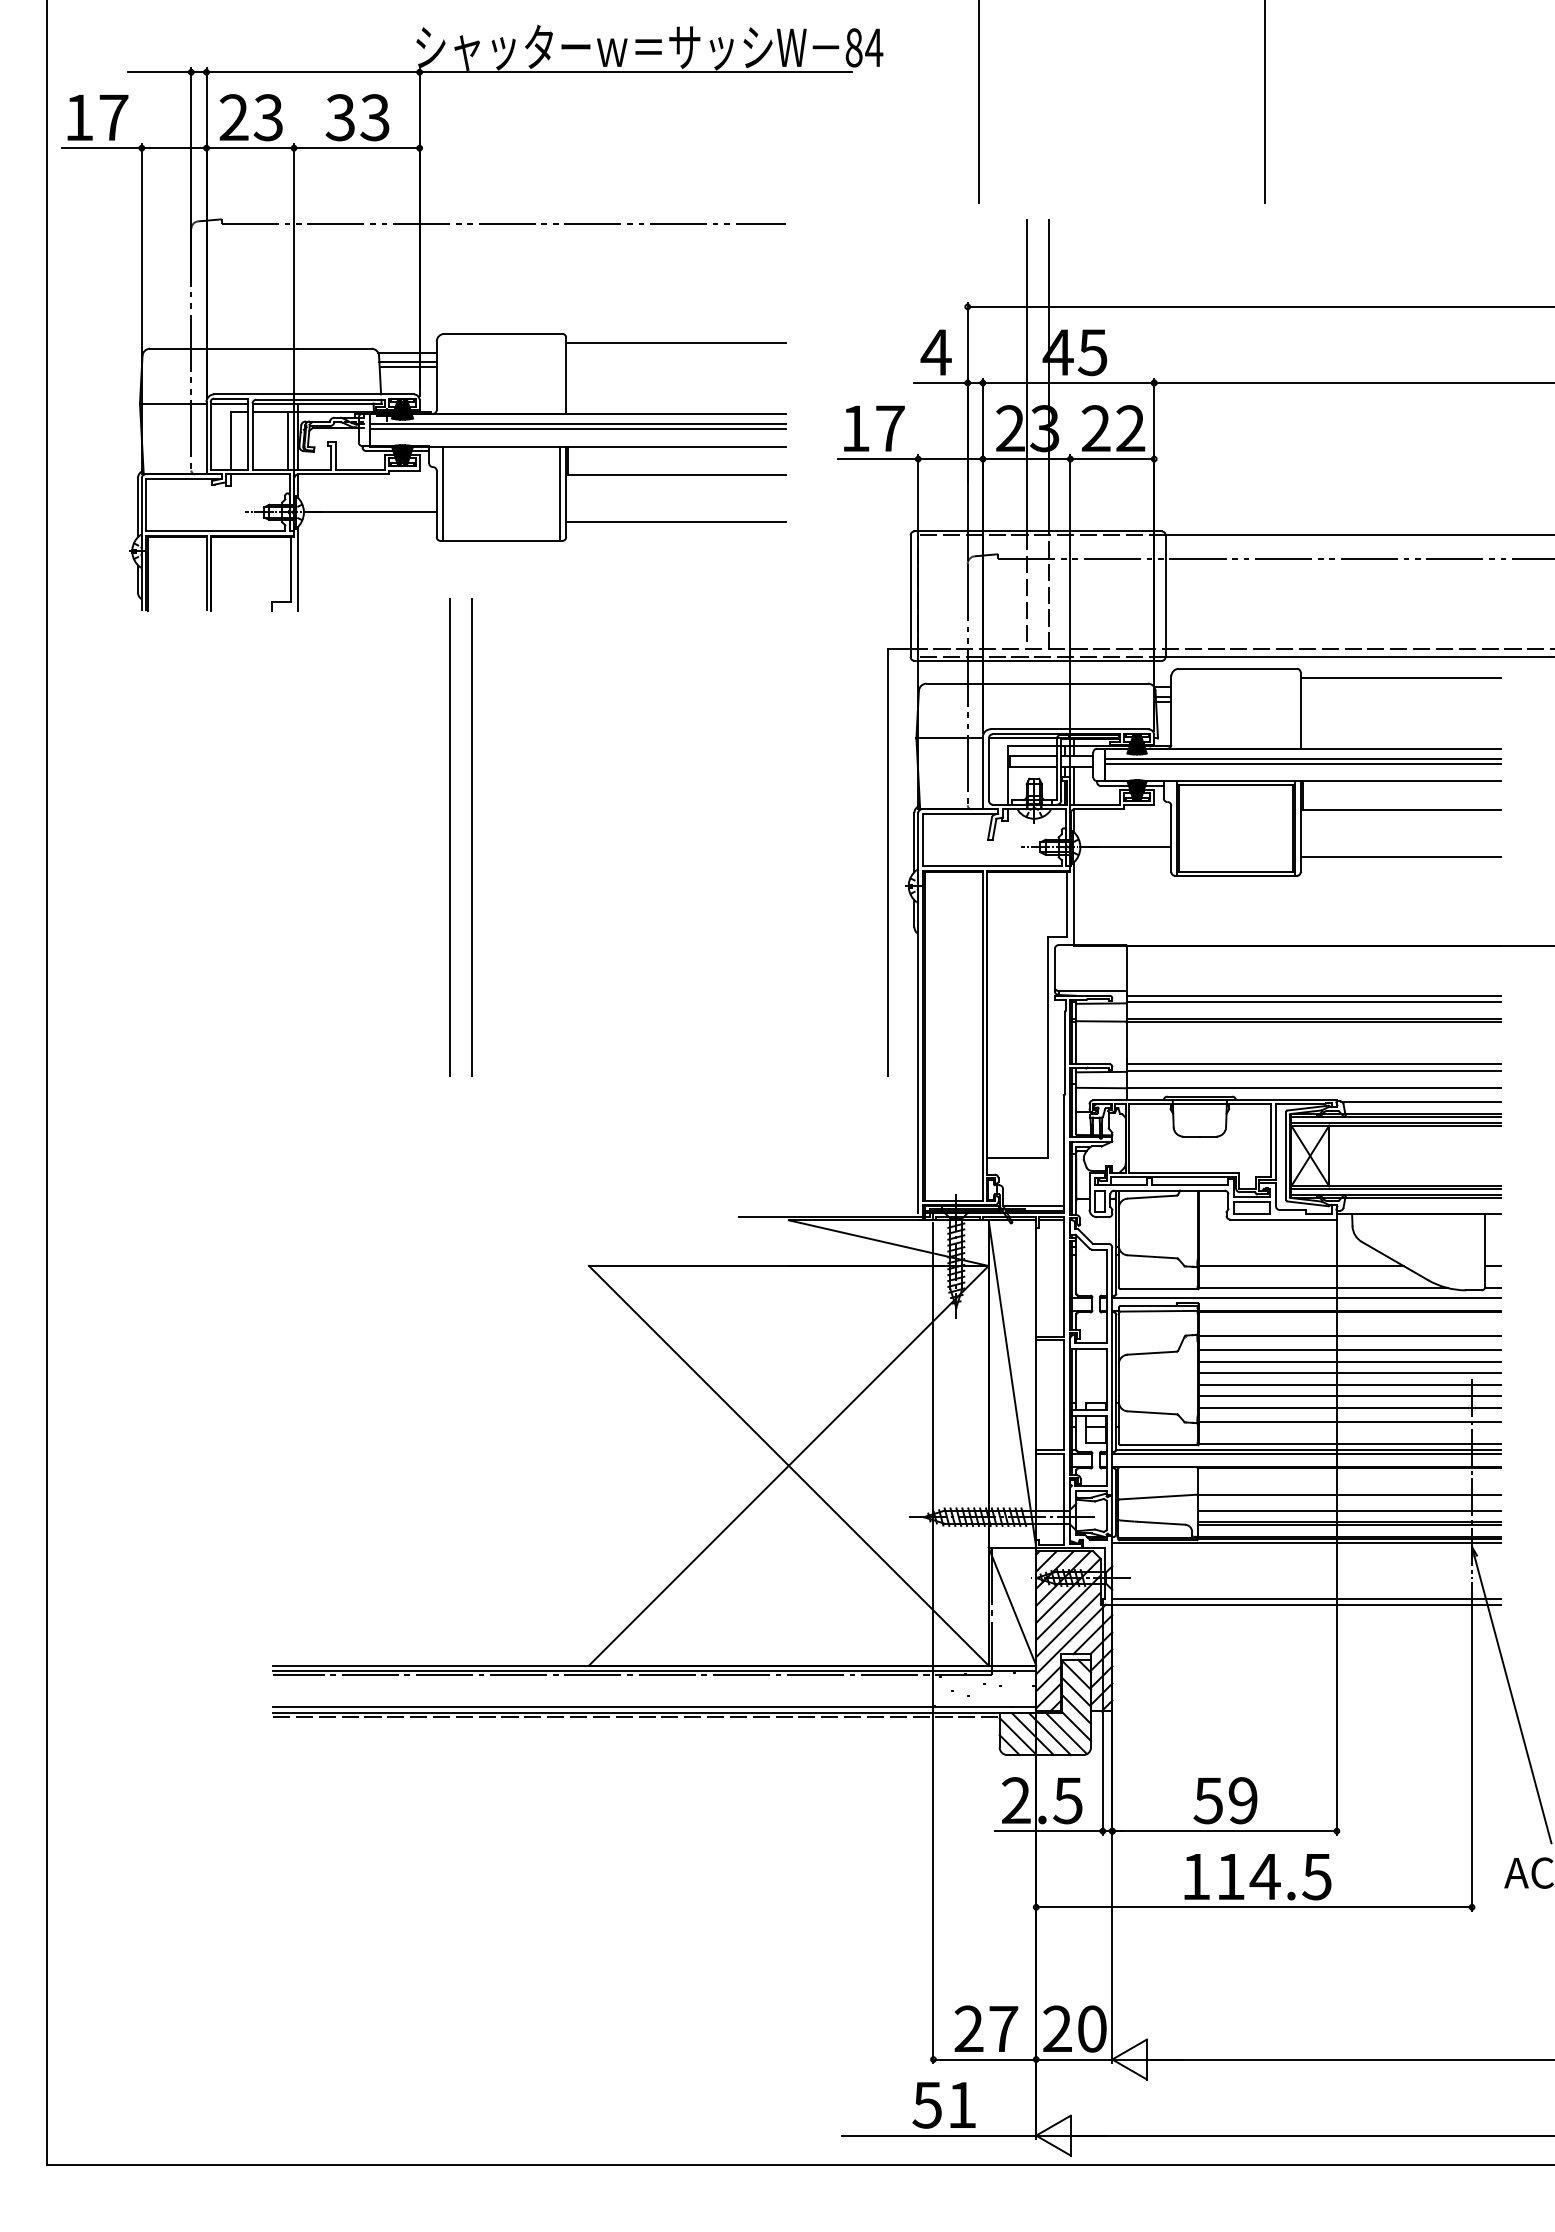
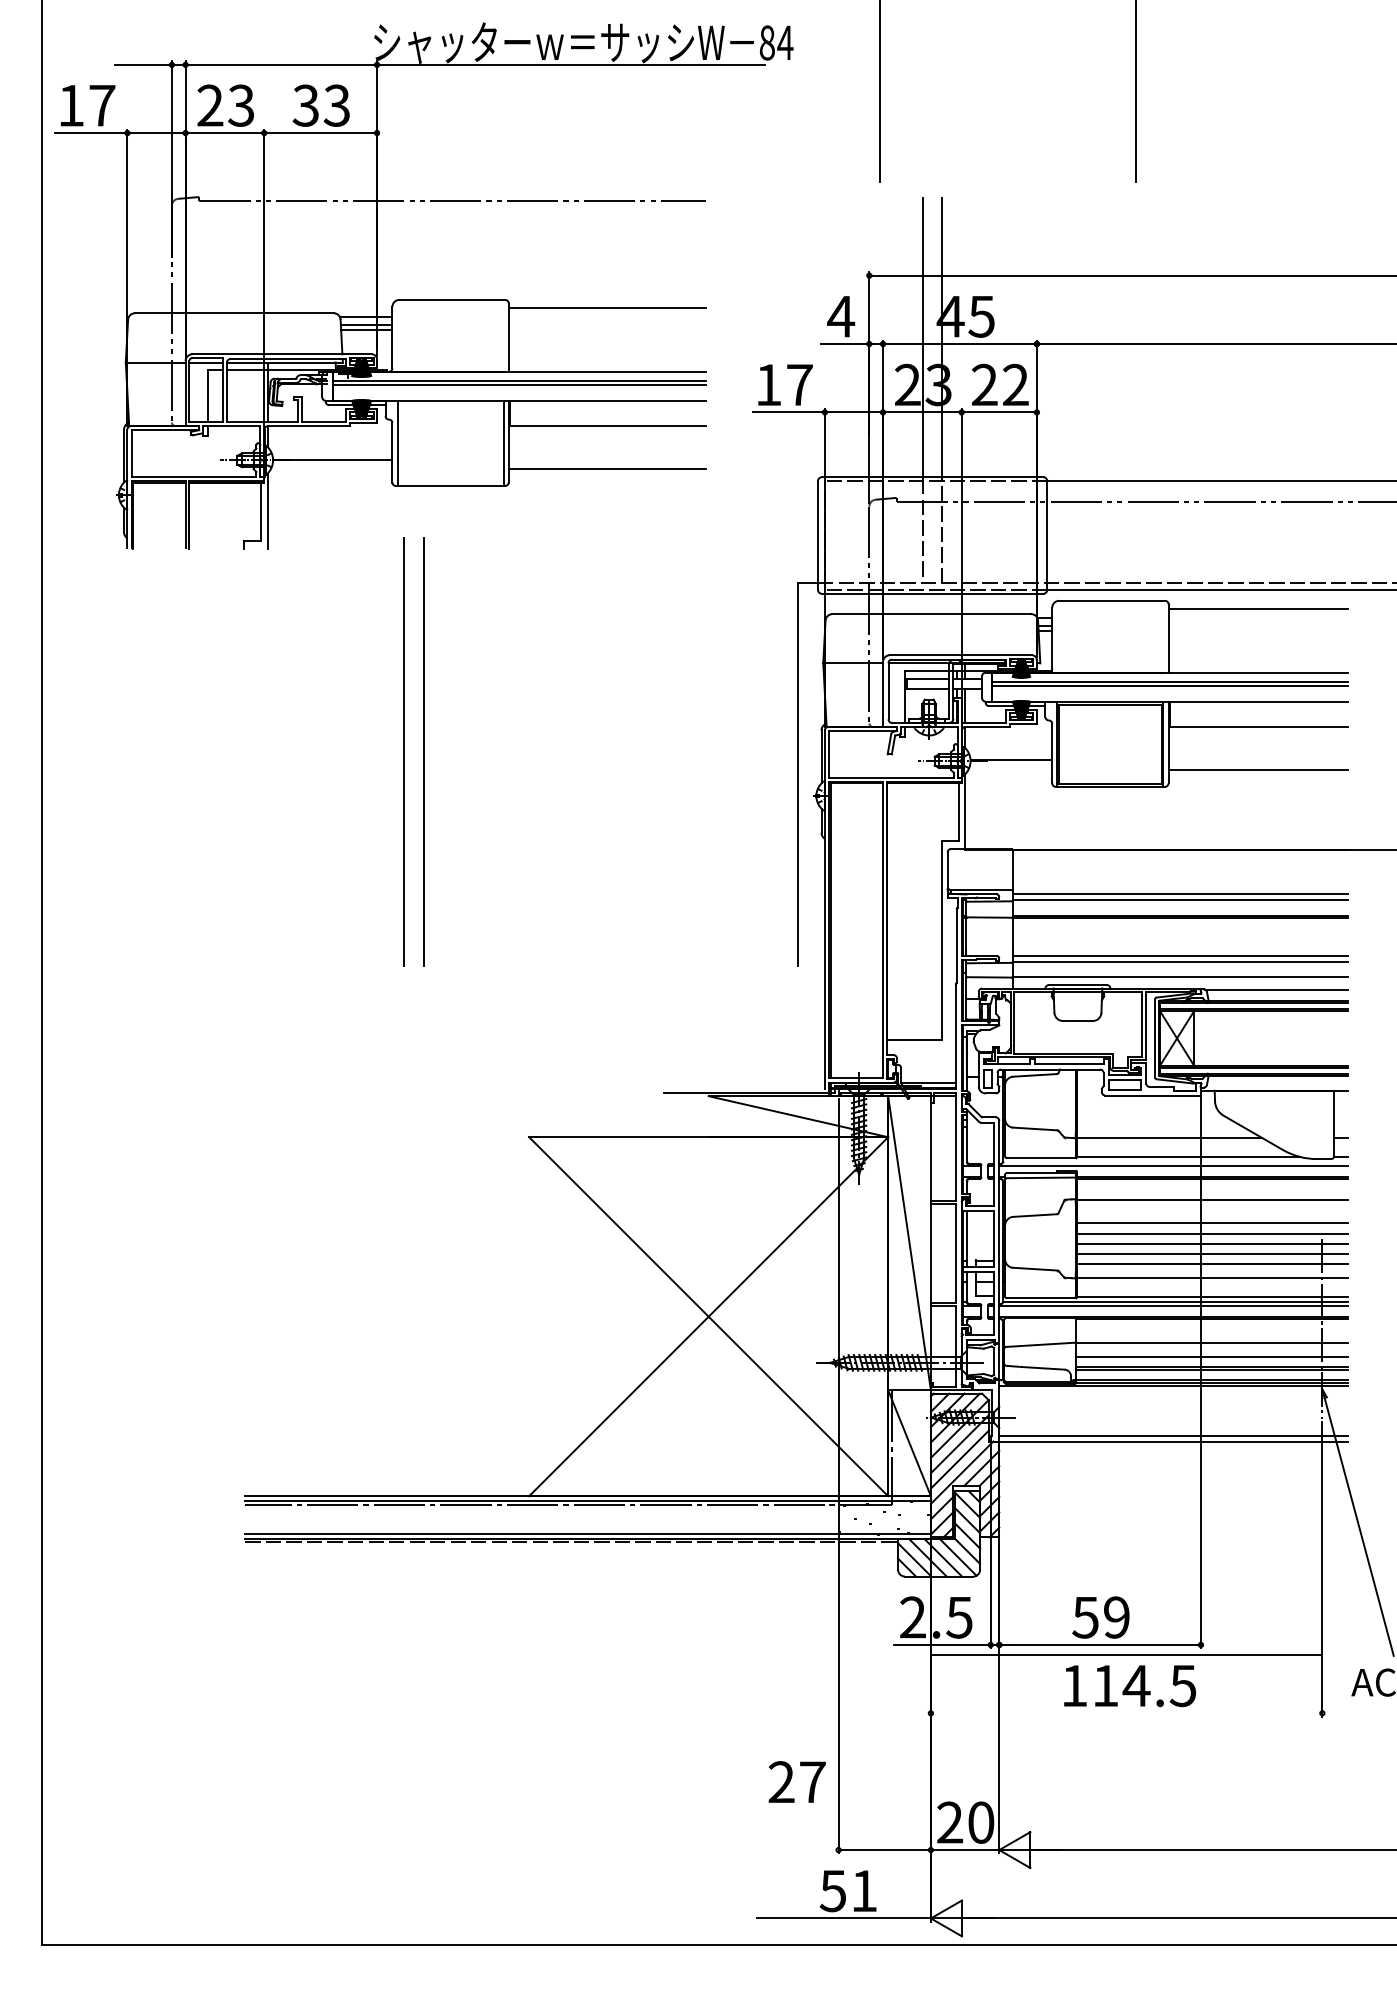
line: (288, 440) -> (259, 395), removed
line: (1349, 1350) -> (1212, 1213), removed
line: (1254, 1907) -> (1126, 1655), moved
text: (986, 2028) -> (797, 1781), moved

